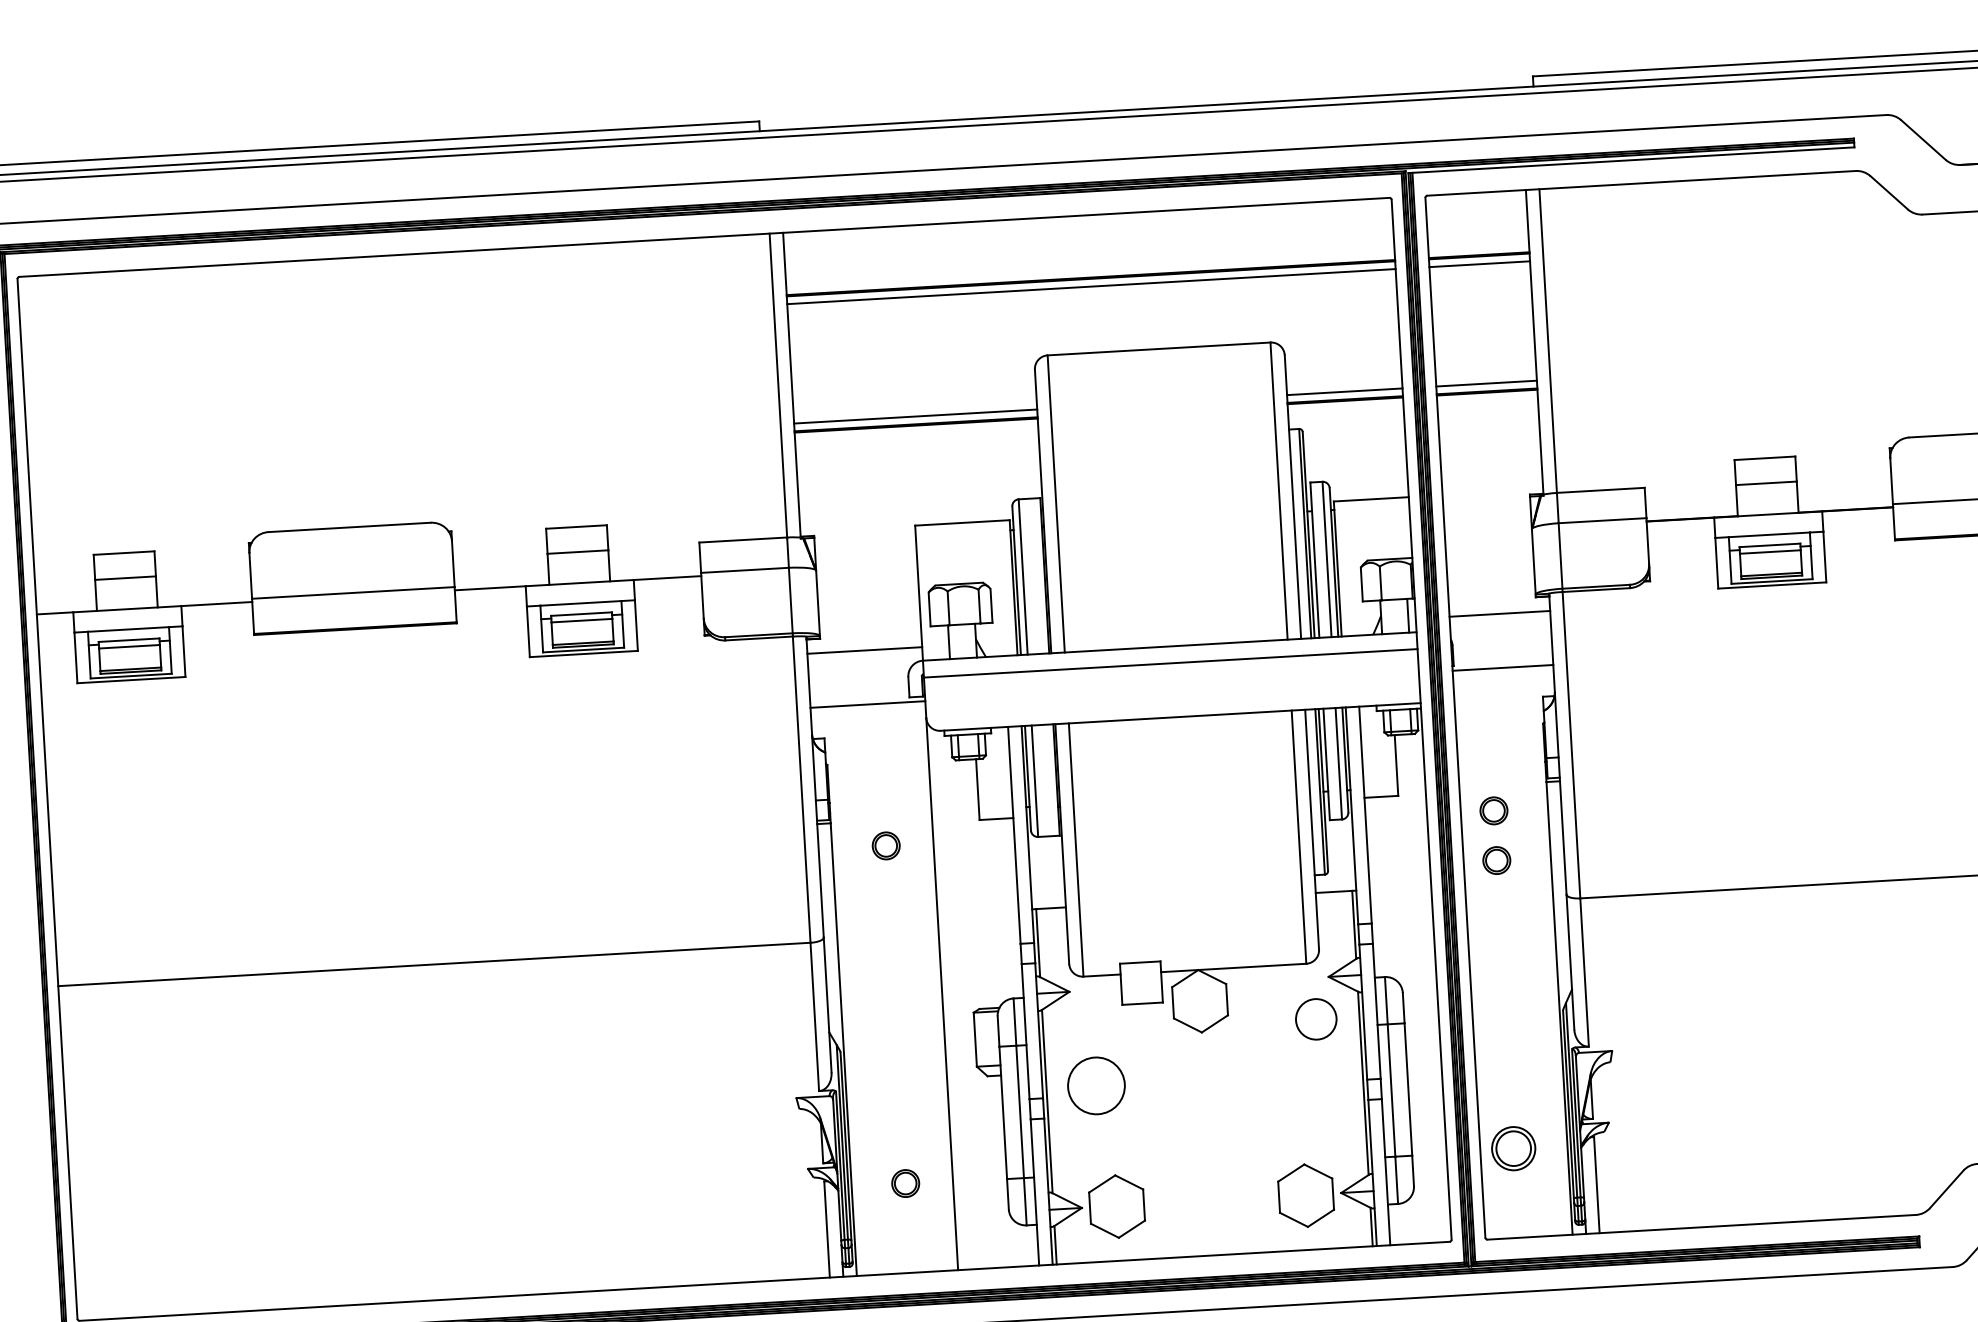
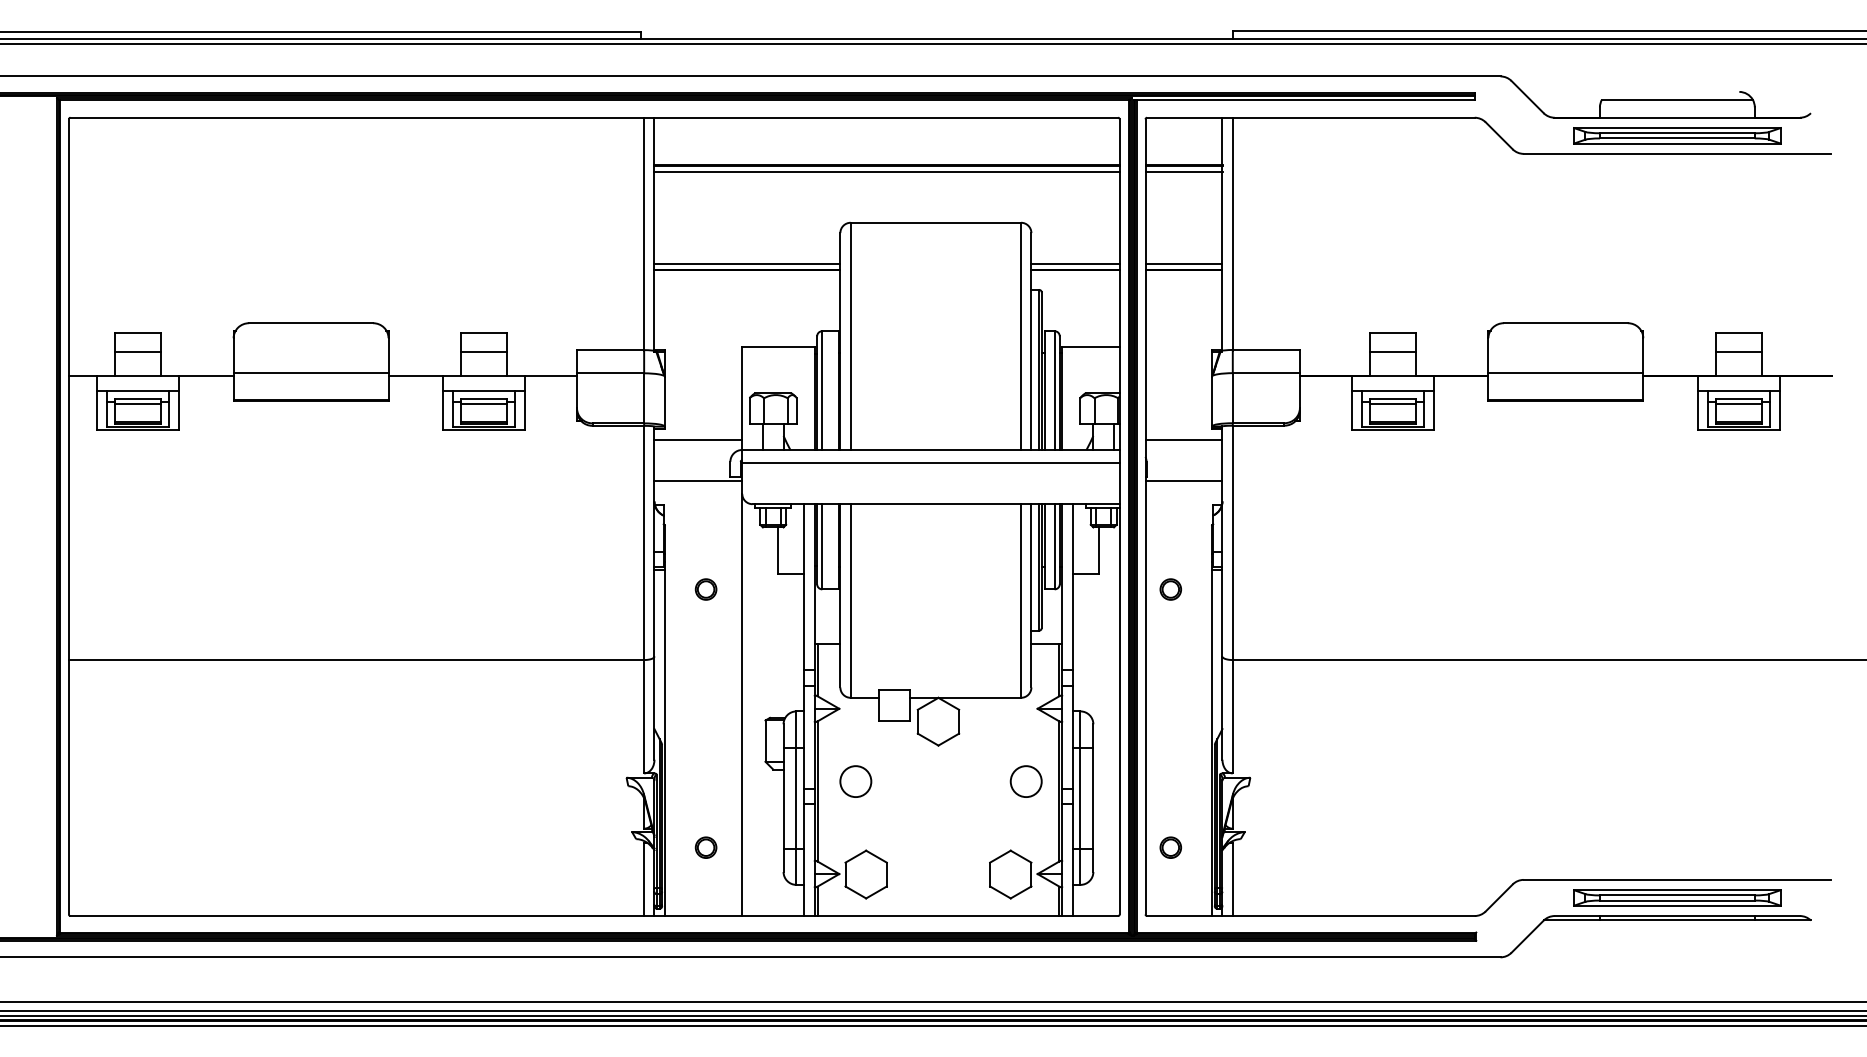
part: (1496, 860) -> (1170, 627), removed
circle: (1315, 1019) -> (1025, 781), moved
circle: (1096, 1085) -> (855, 781), size x0.71
part: (1512, 1148) -> (1170, 847), size x0.62

